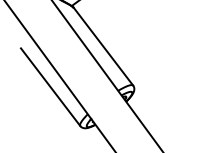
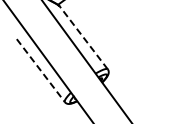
line: (103, 46) -> (83, 37), solid -> dashed
line: (50, 86) -> (40, 70), solid -> dashed

